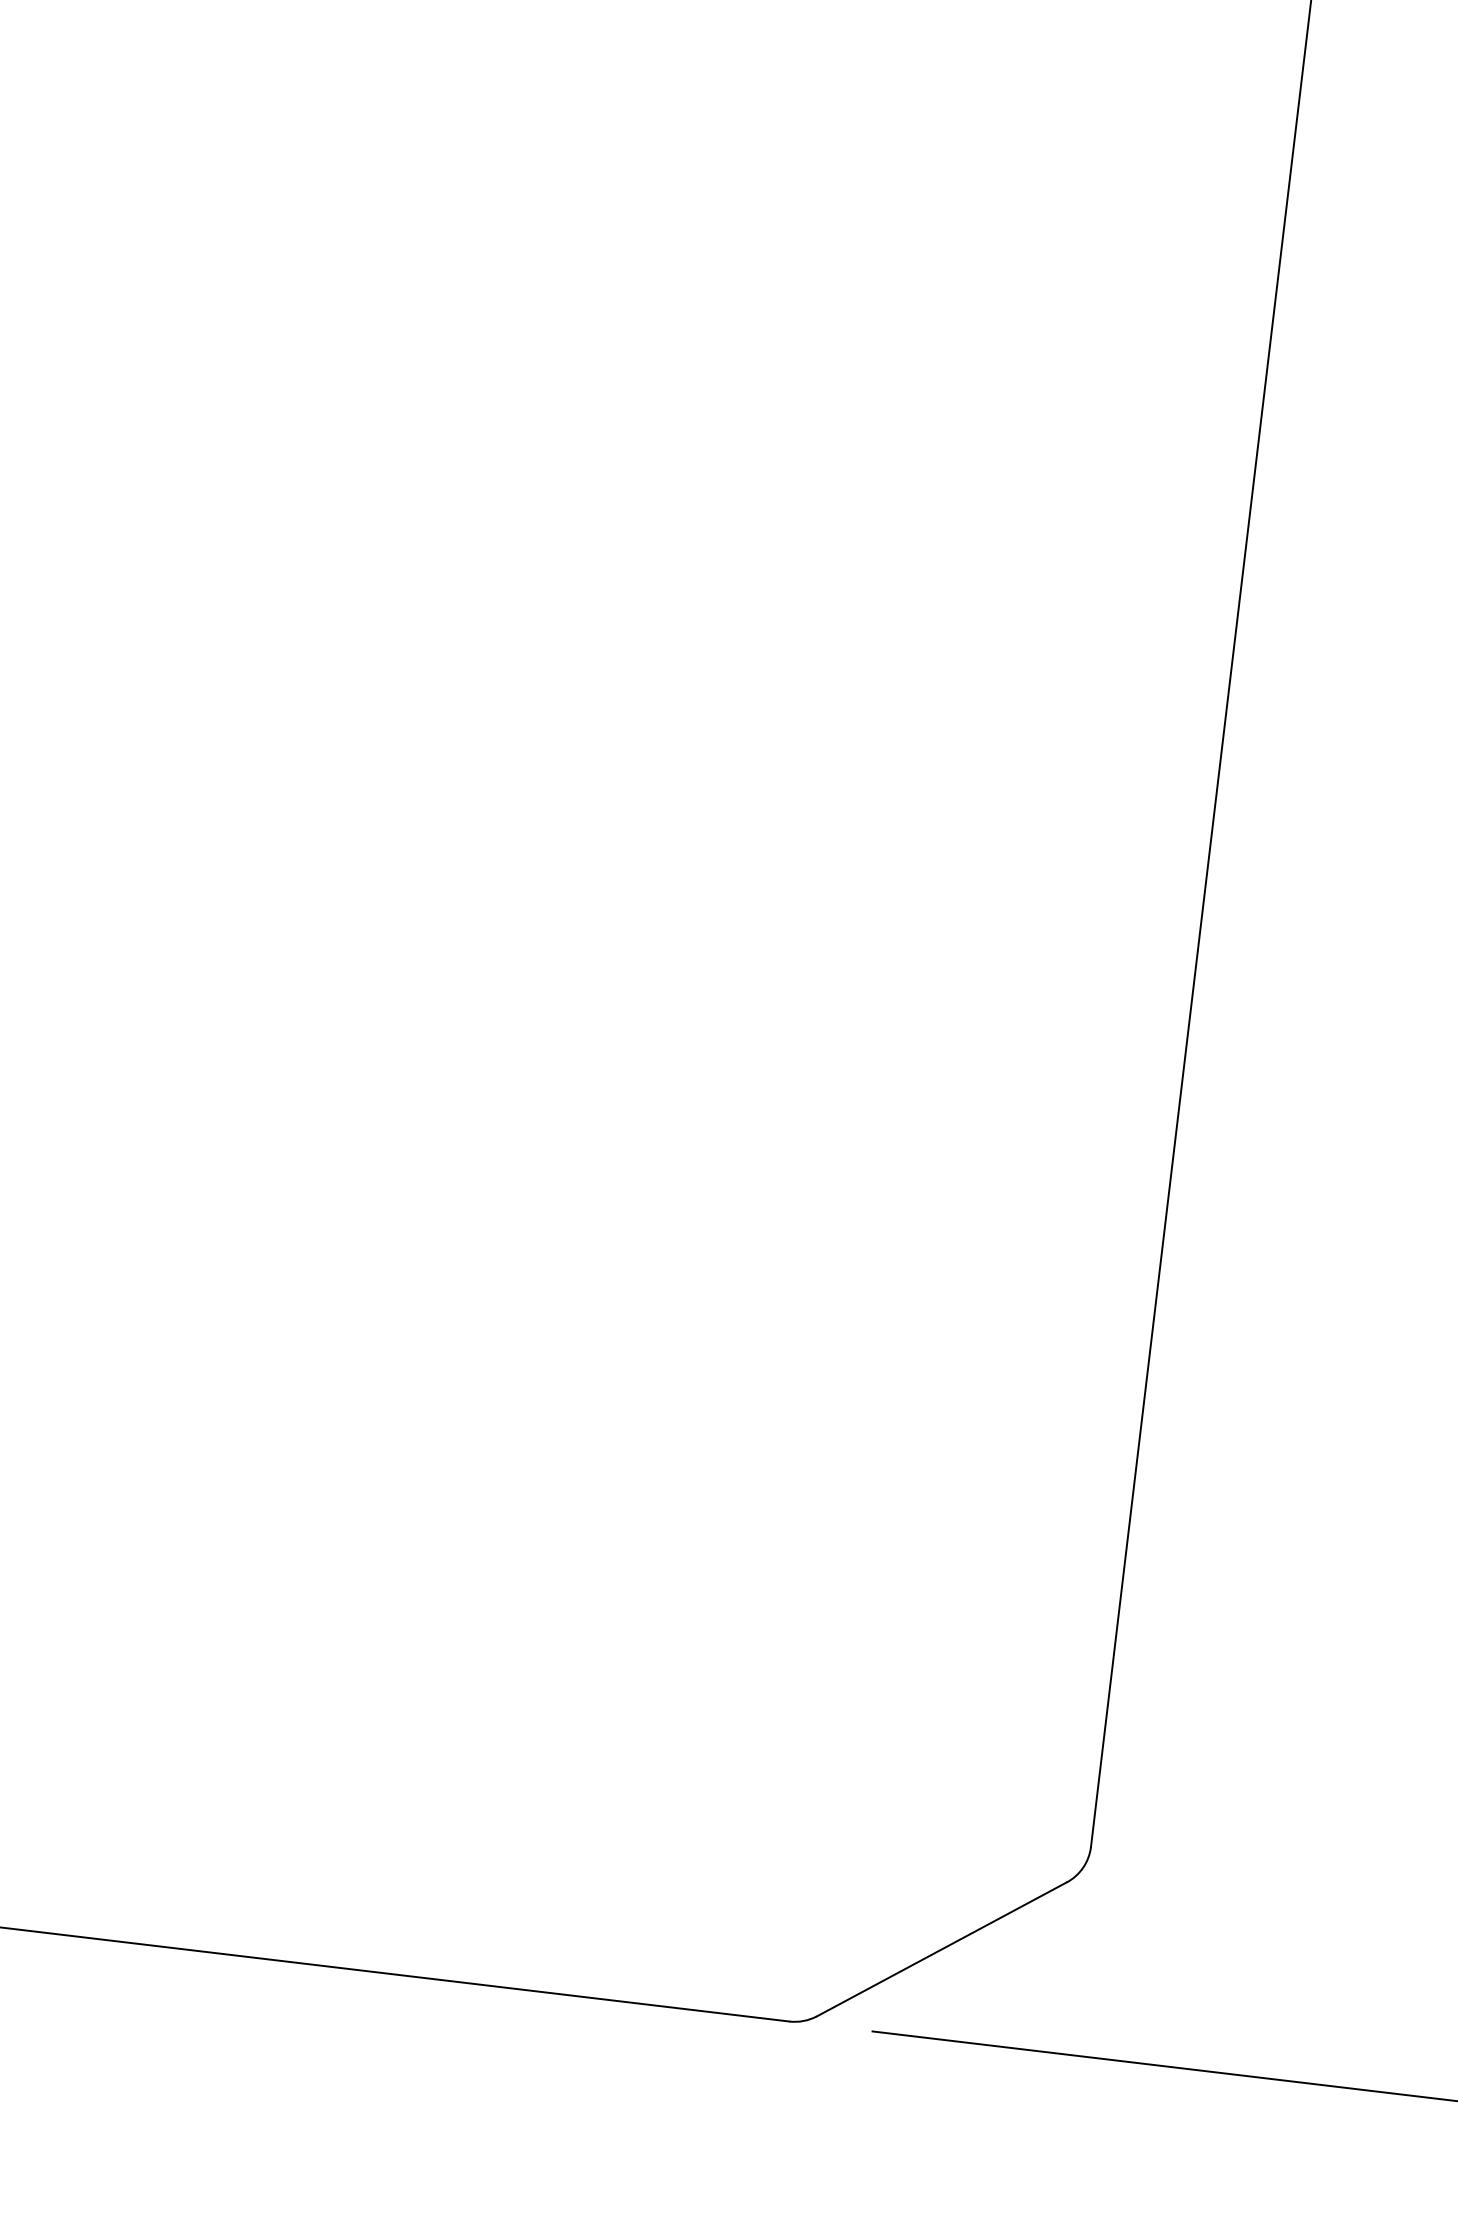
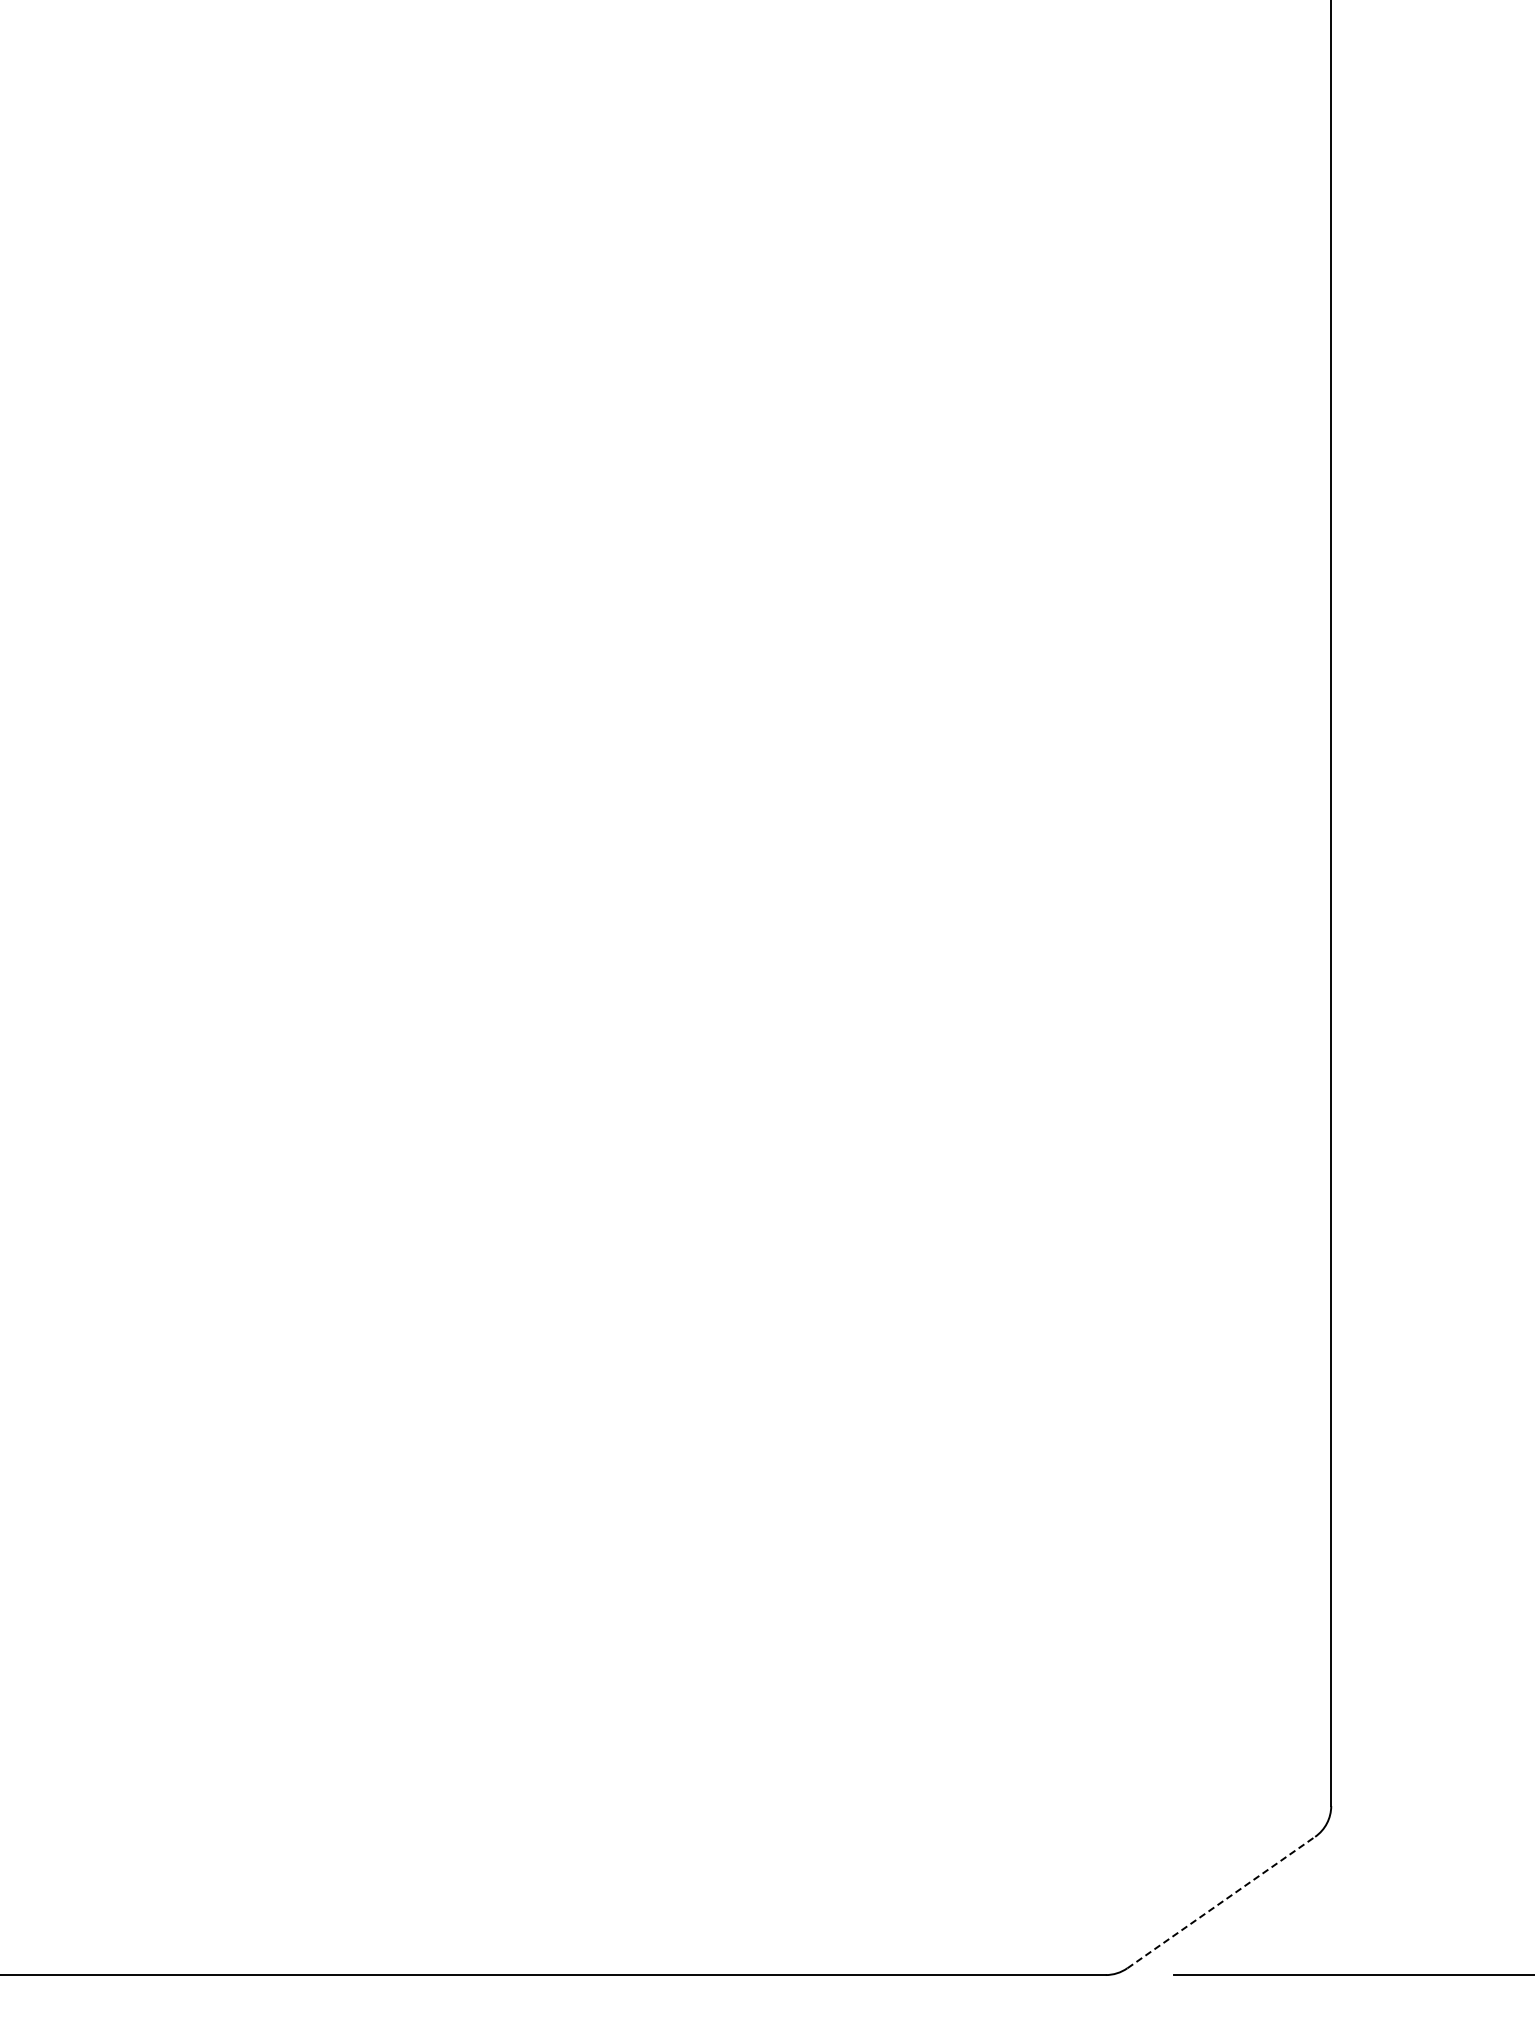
line: (942, 1949) -> (1221, 1902), solid -> dashed

